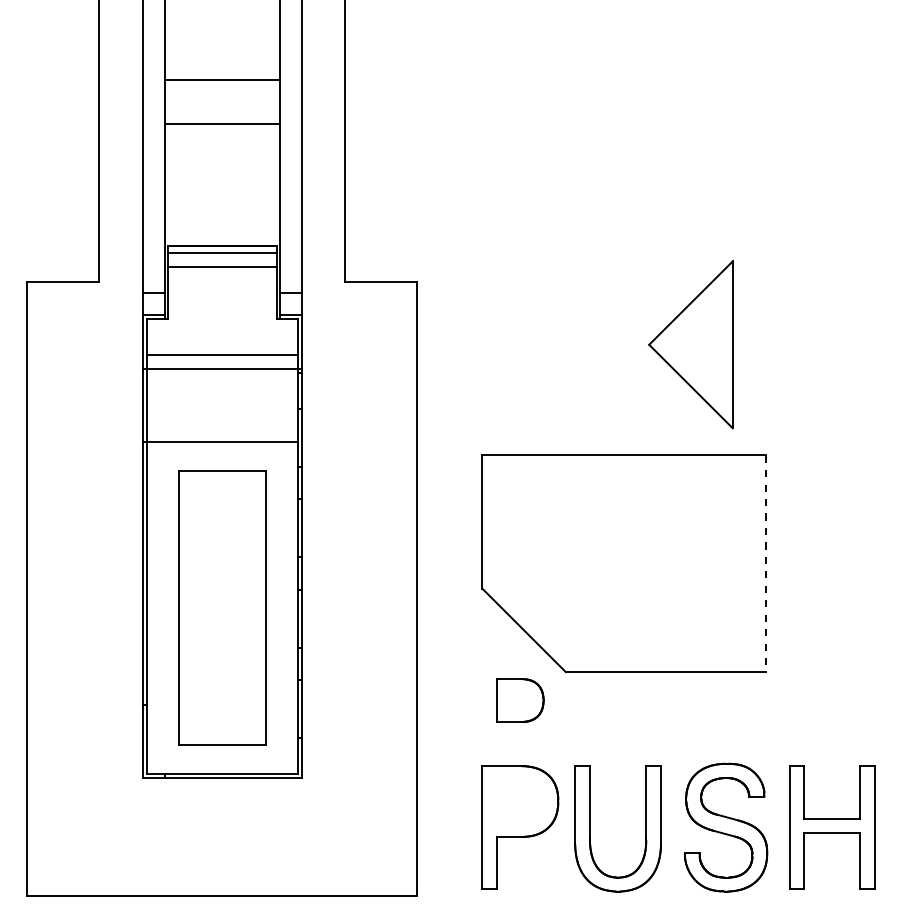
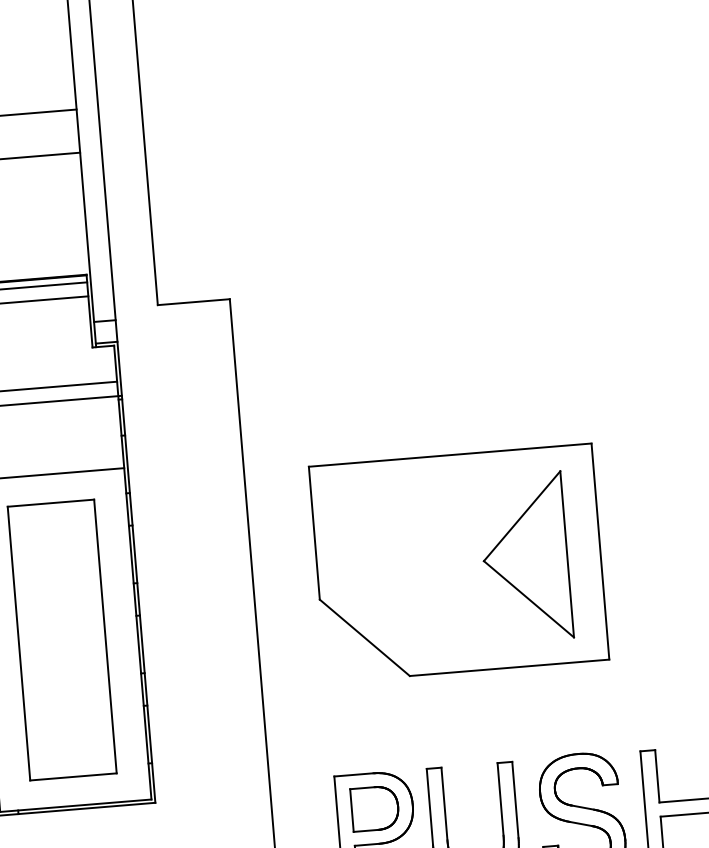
part: (690, 344) -> (525, 557), moved
line: (766, 564) -> (600, 552), dashed -> solid
part: (520, 700) -> (375, 808), moved

